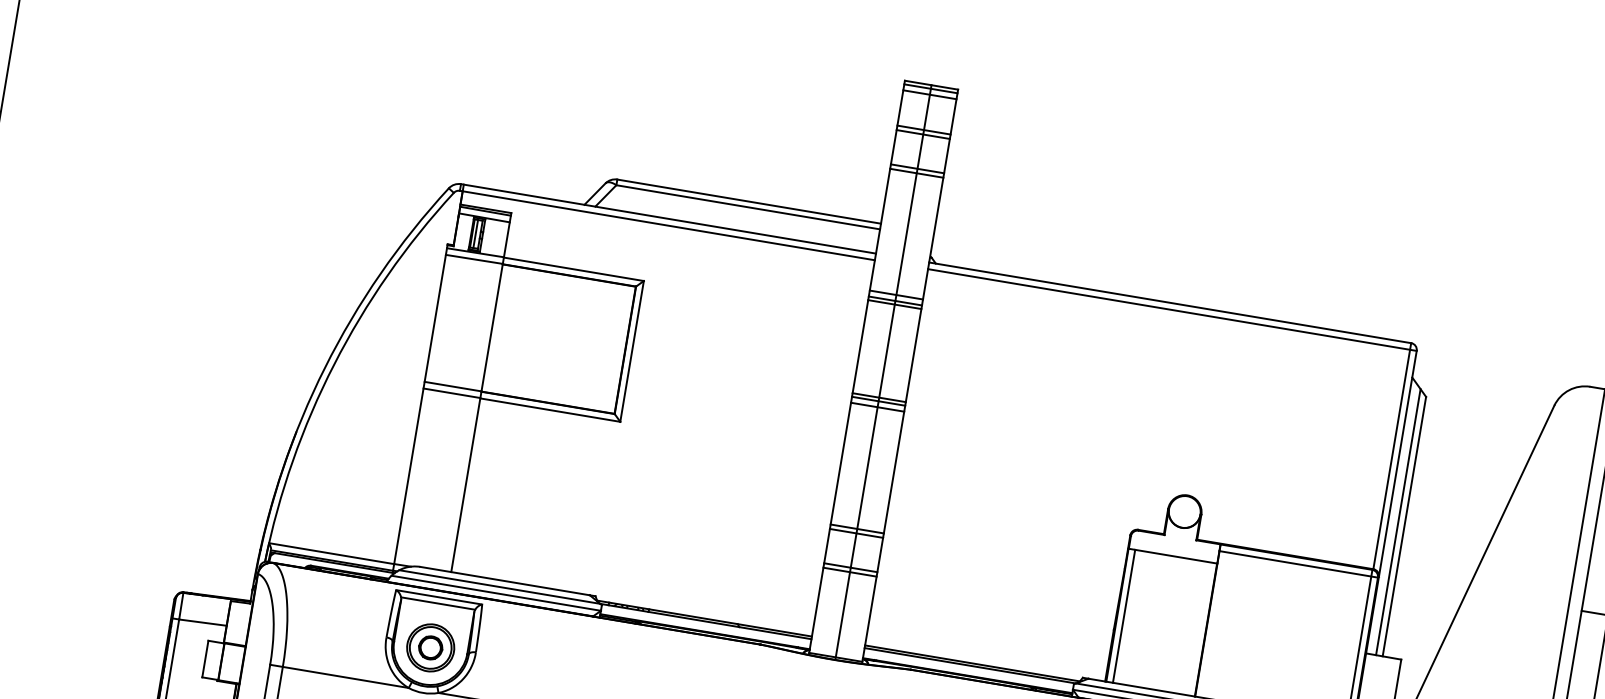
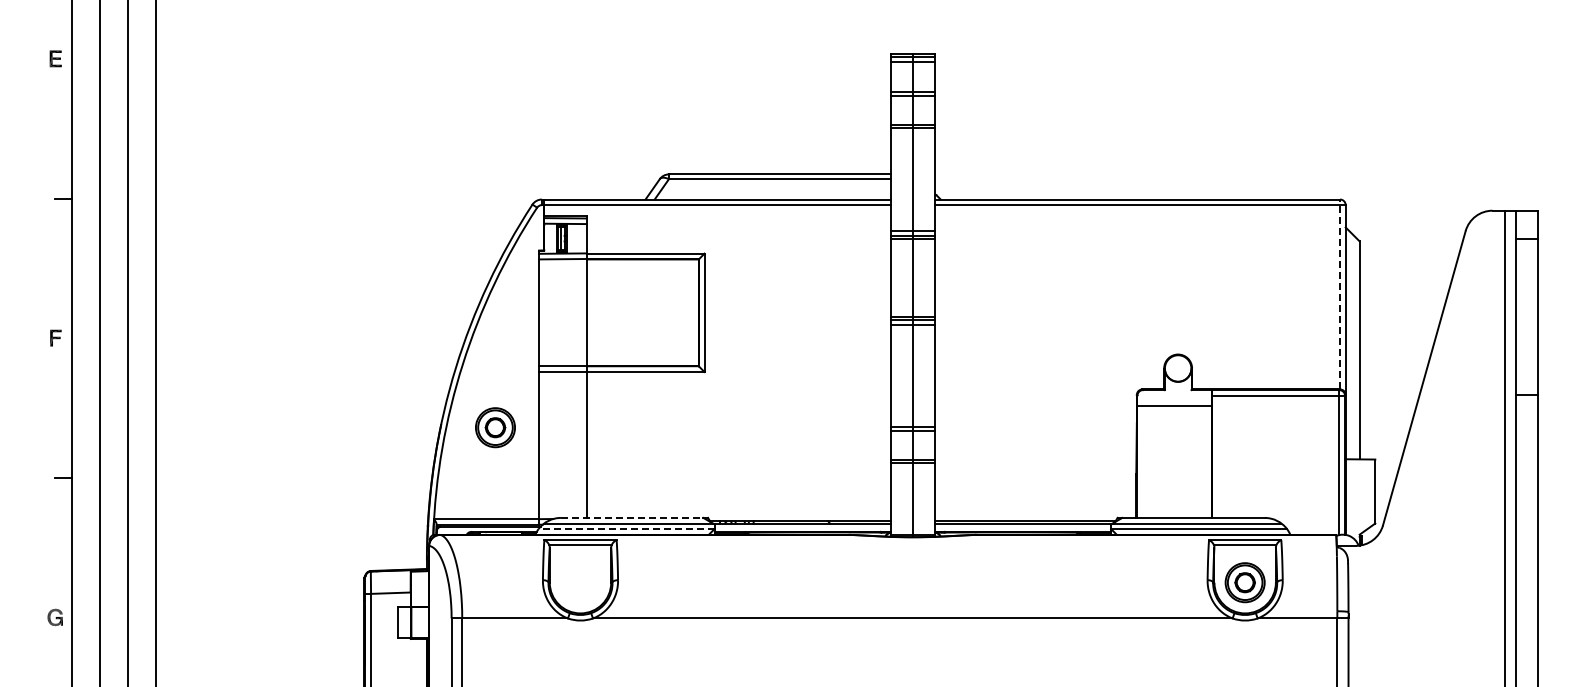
line: (1392, 456) -> (1340, 294), solid -> dashed
line: (1398, 522) -> (1354, 347), removed
line: (505, 580) -> (632, 517), solid -> dashed
line: (496, 593) -> (626, 529), solid -> dashed
line: (1123, 615) -> (1142, 461), removed
part: (430, 647) -> (495, 427), moved

